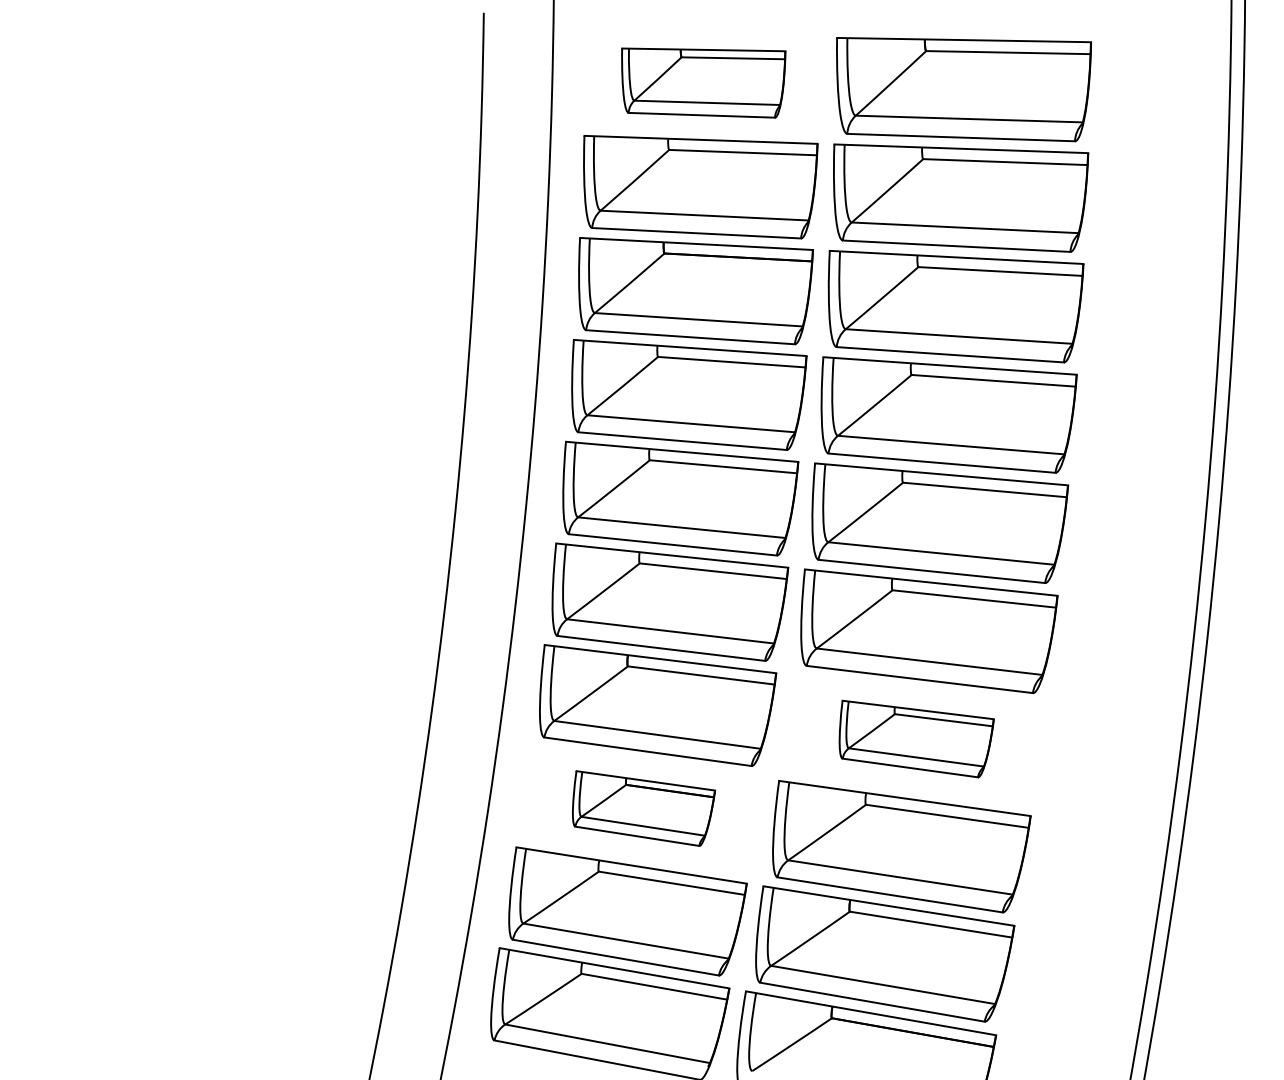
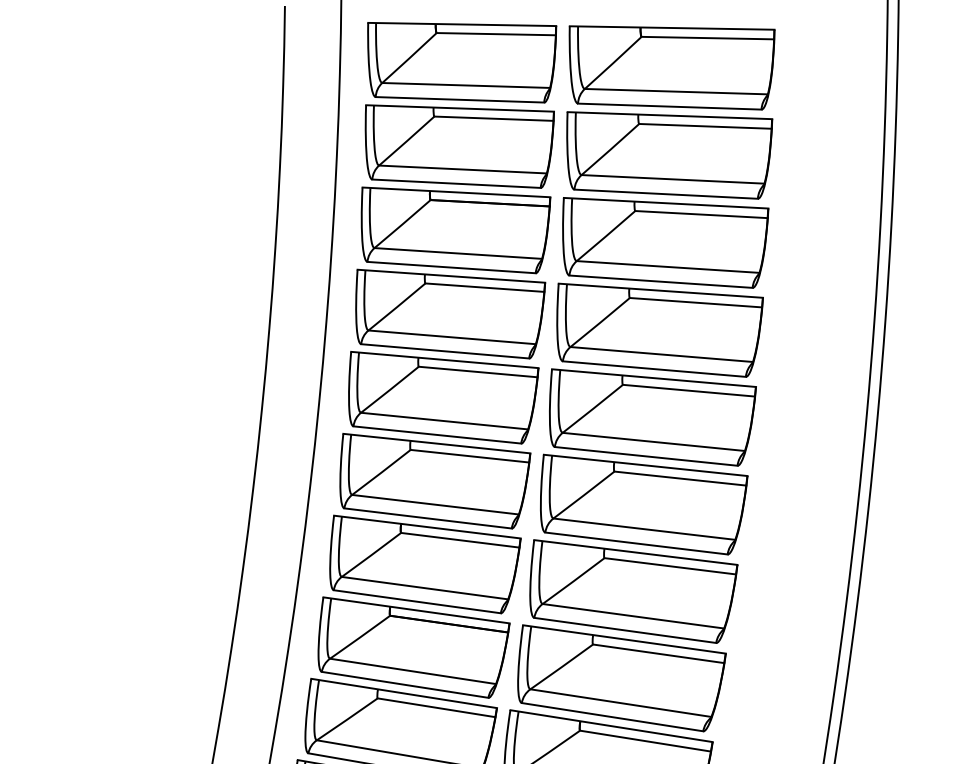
part: (703, 82) -> (462, 62), size x1.43
part: (916, 738) -> (633, 591), size x1.67
part: (643, 808) -> (413, 647), size x1.67

